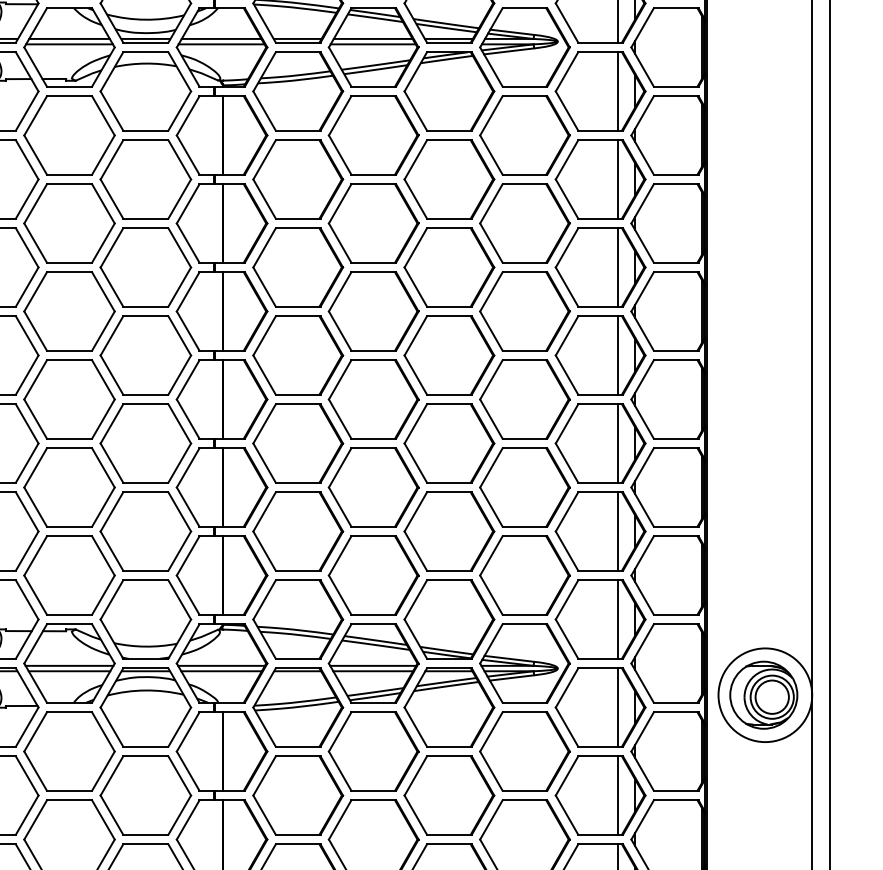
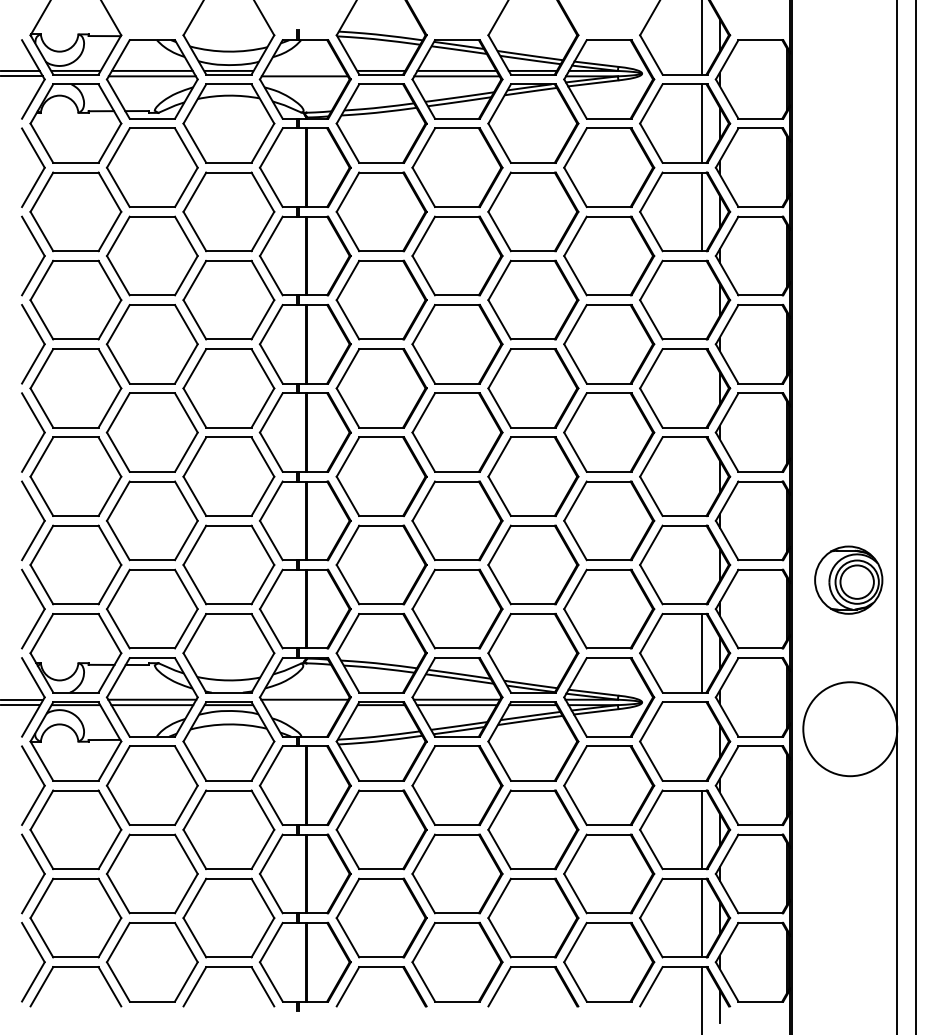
line: (221, 38) -> (304, 70), removed
line: (618, 266) -> (702, 299), removed
line: (618, 355) -> (702, 388), removed
line: (618, 443) -> (702, 476), removed
line: (618, 531) -> (702, 564), removed
line: (221, 671) -> (304, 705), removed
part: (763, 694) -> (848, 579), moved
line: (618, 707) -> (702, 741), removed

